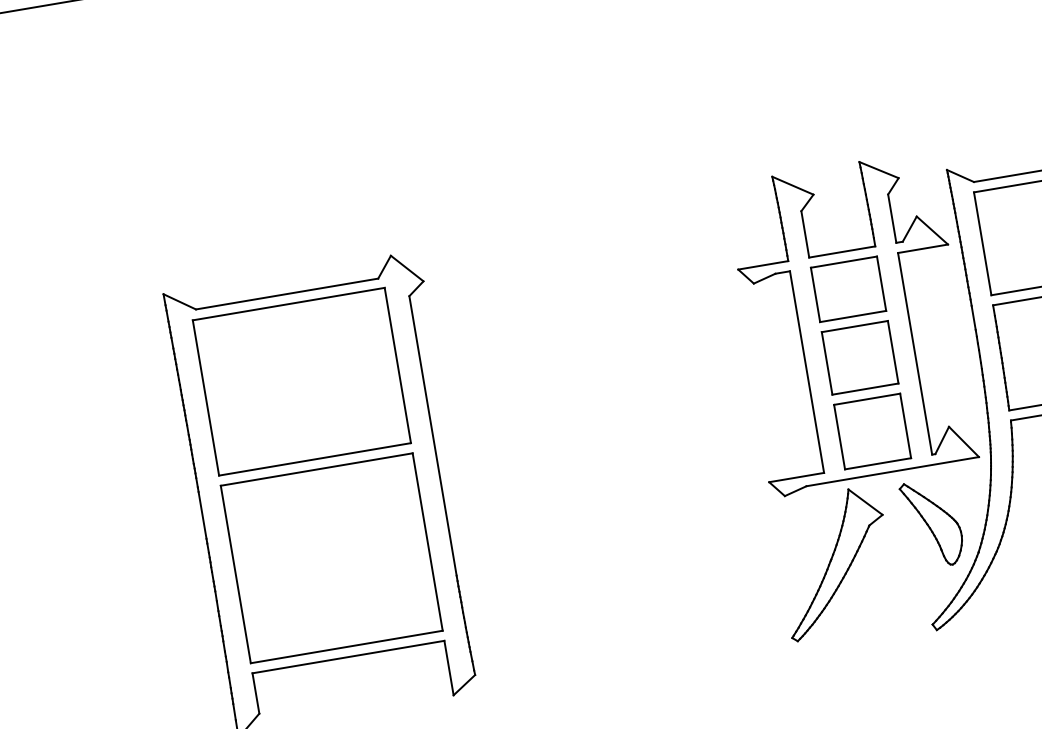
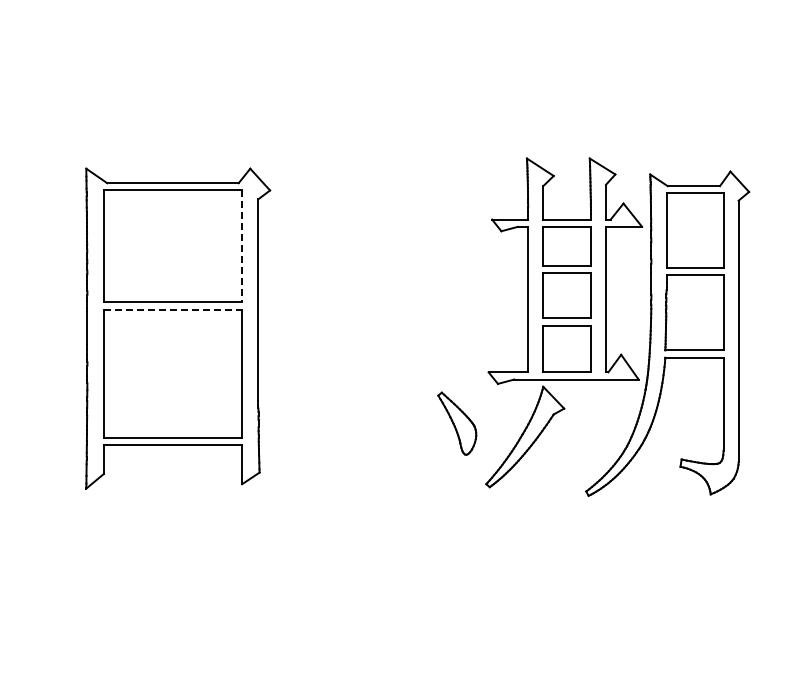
line: (398, 365) -> (242, 246), solid -> dashed
line: (317, 469) -> (173, 309), solid -> dashed
part: (932, 523) -> (457, 423), moved

